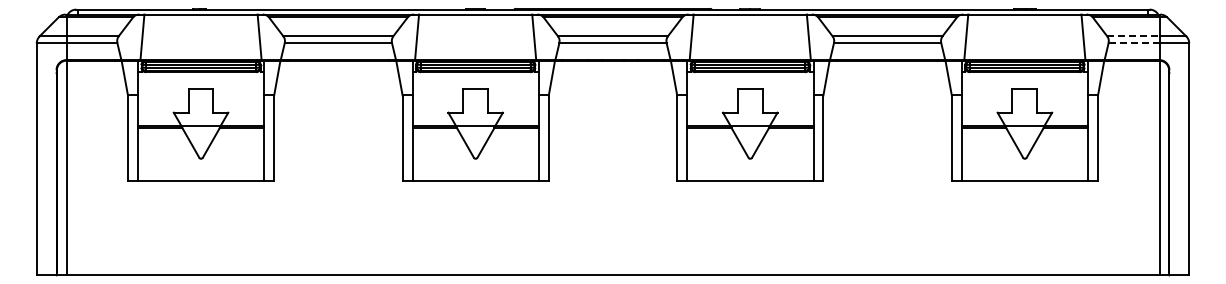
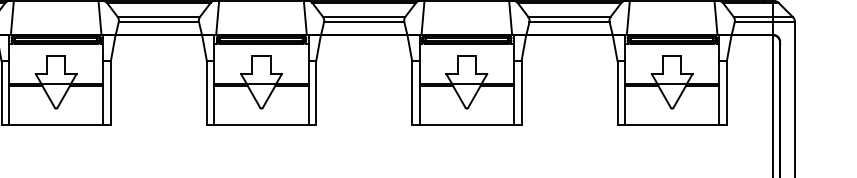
line: (1133, 36) -> (753, 17), dashed -> solid
line: (1133, 43) -> (753, 22), dashed -> solid

